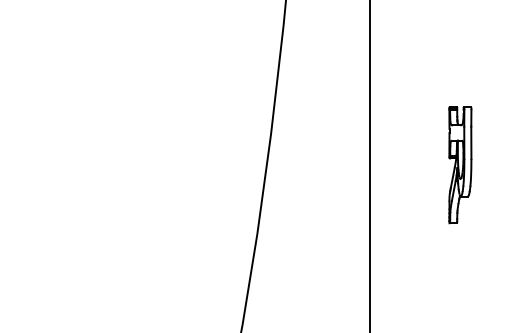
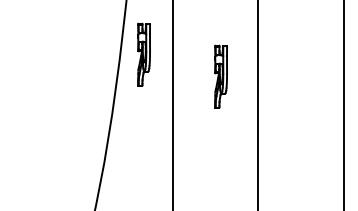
part: (315, 123) -> (143, 54), added

